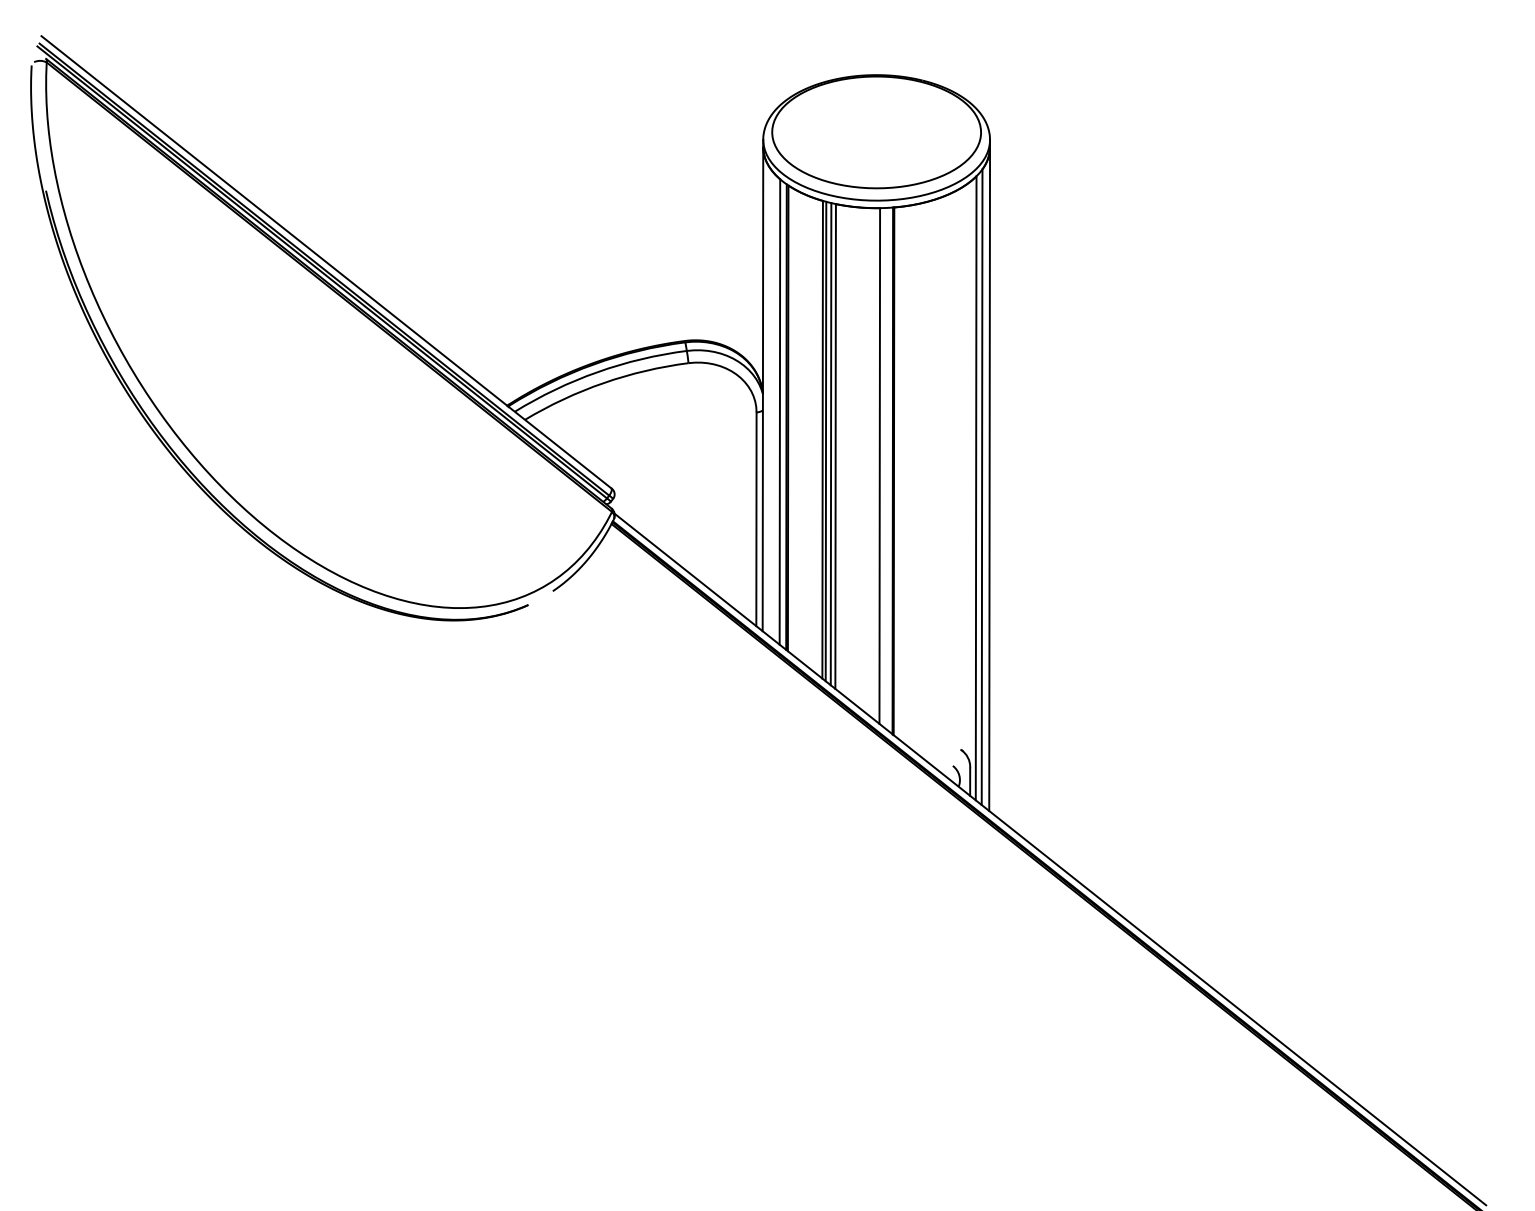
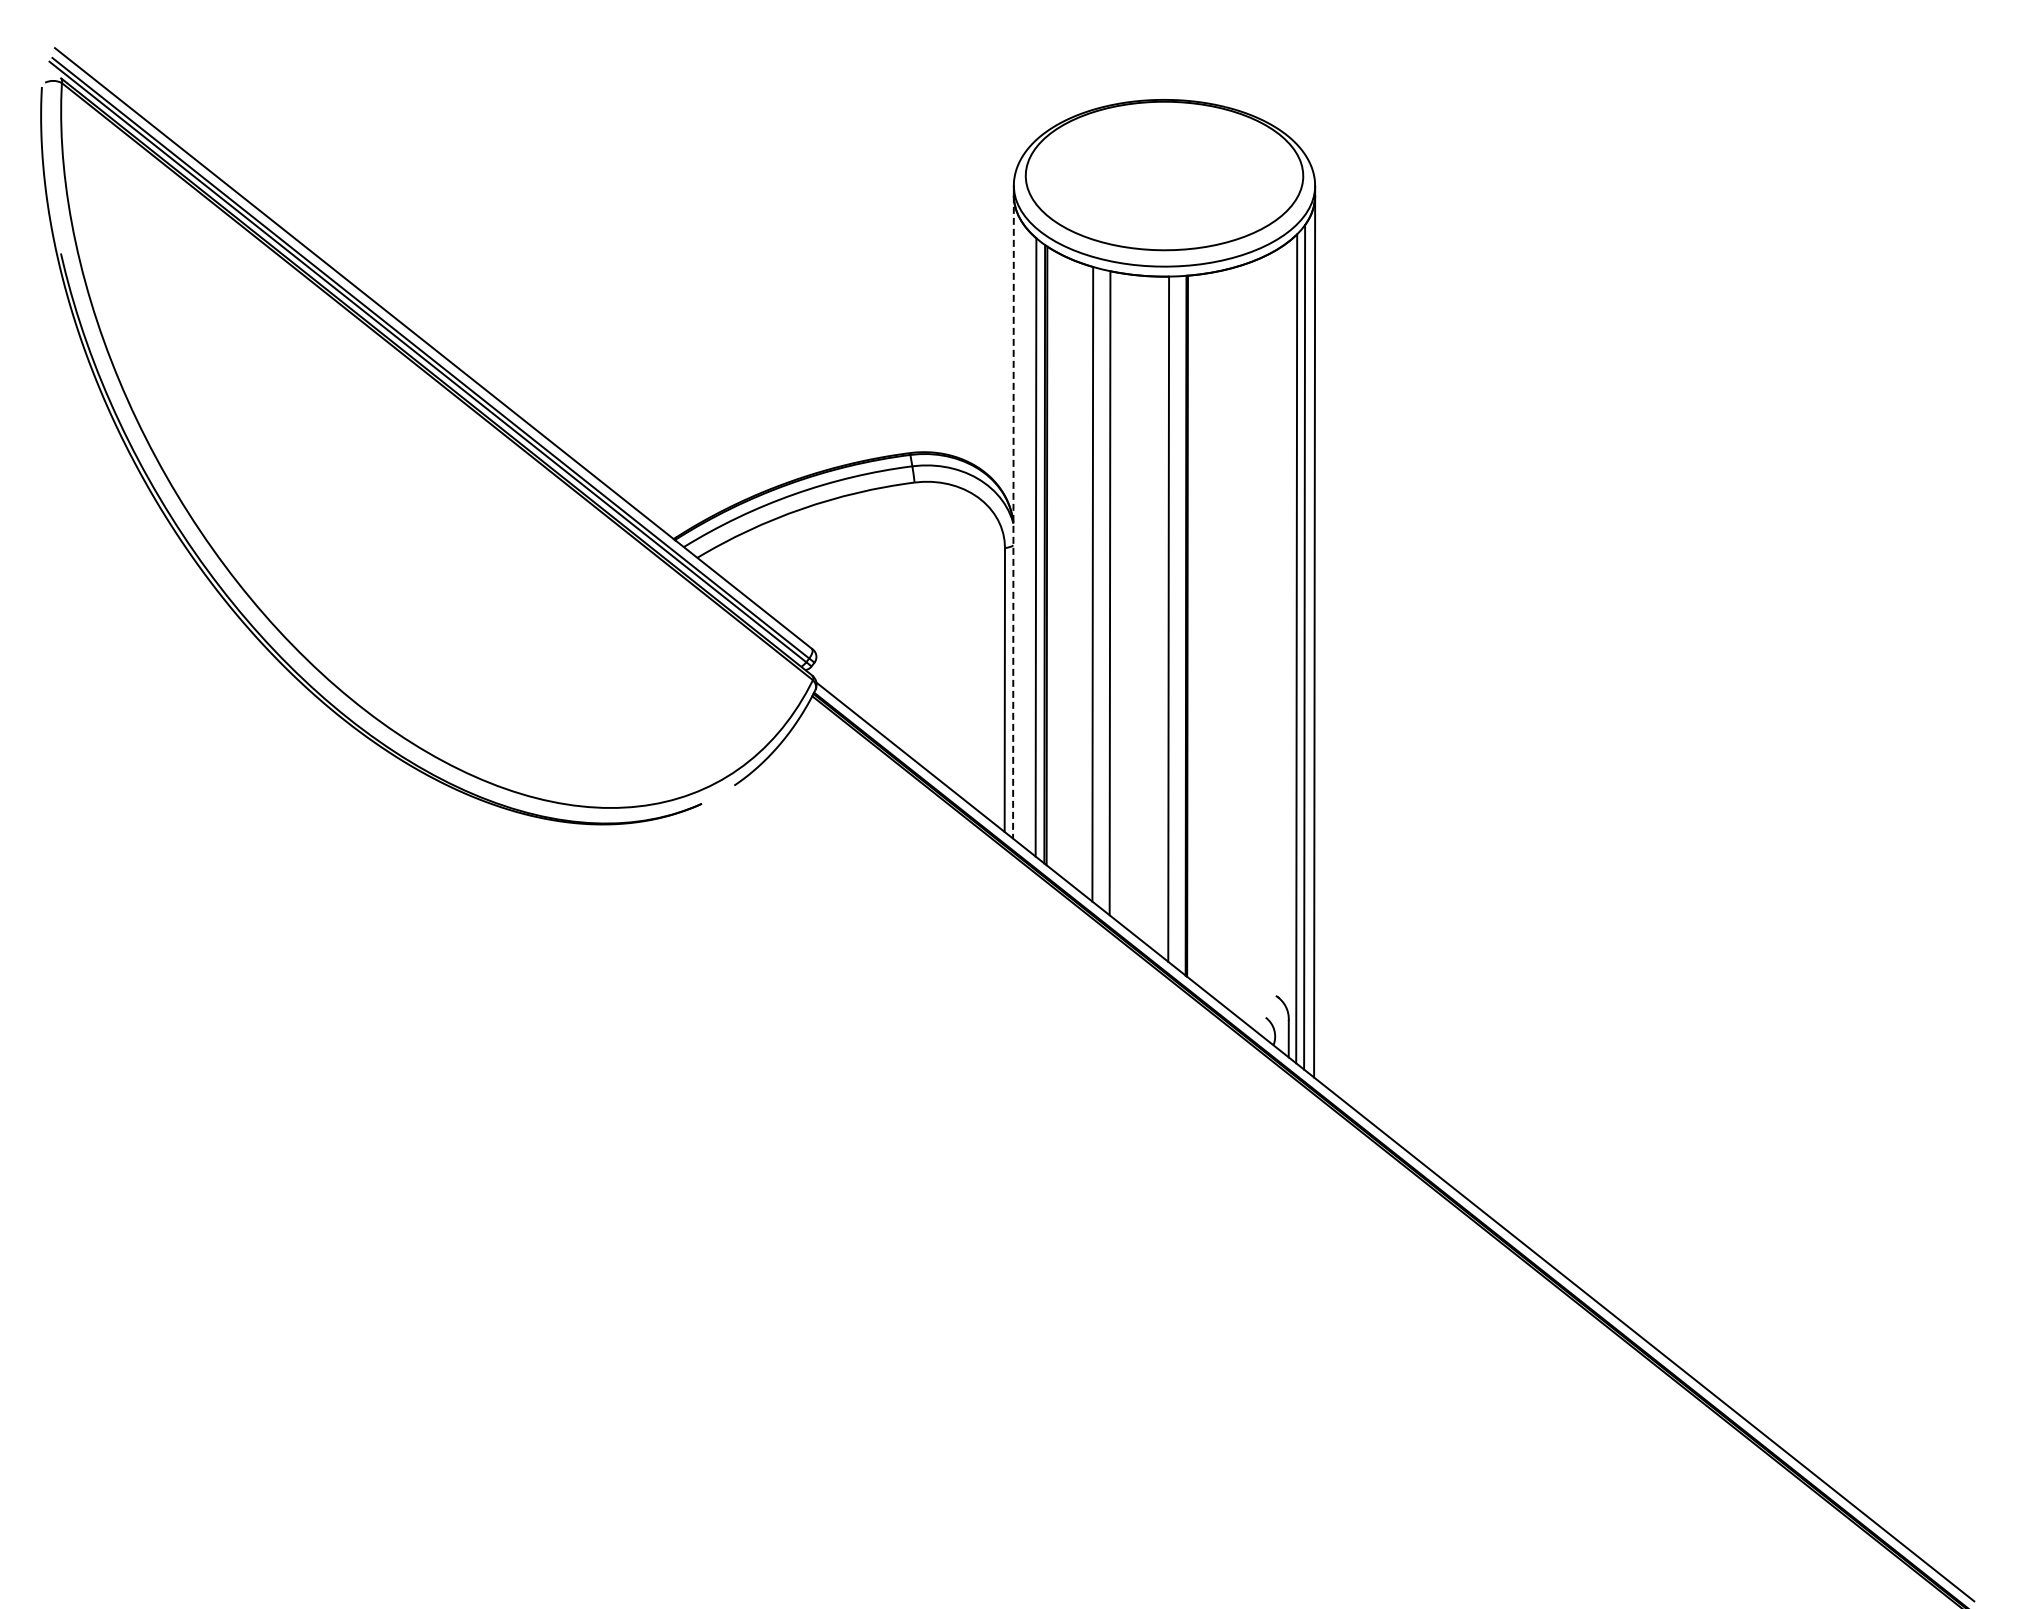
line: (762, 389) -> (1013, 517), solid -> dashed
line: (825, 441) -> (1096, 586), removed
line: (830, 443) -> (1103, 589), removed

